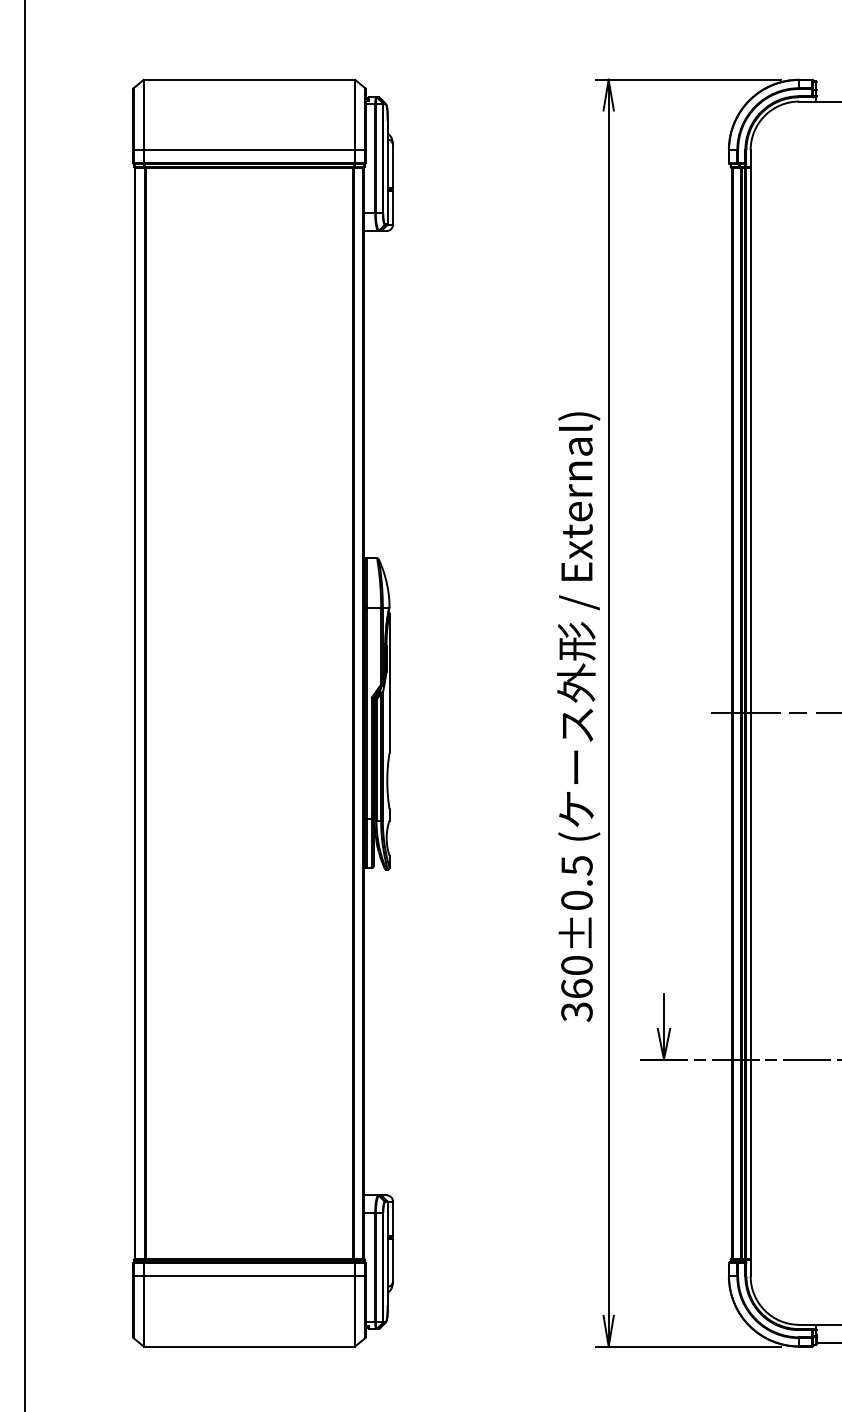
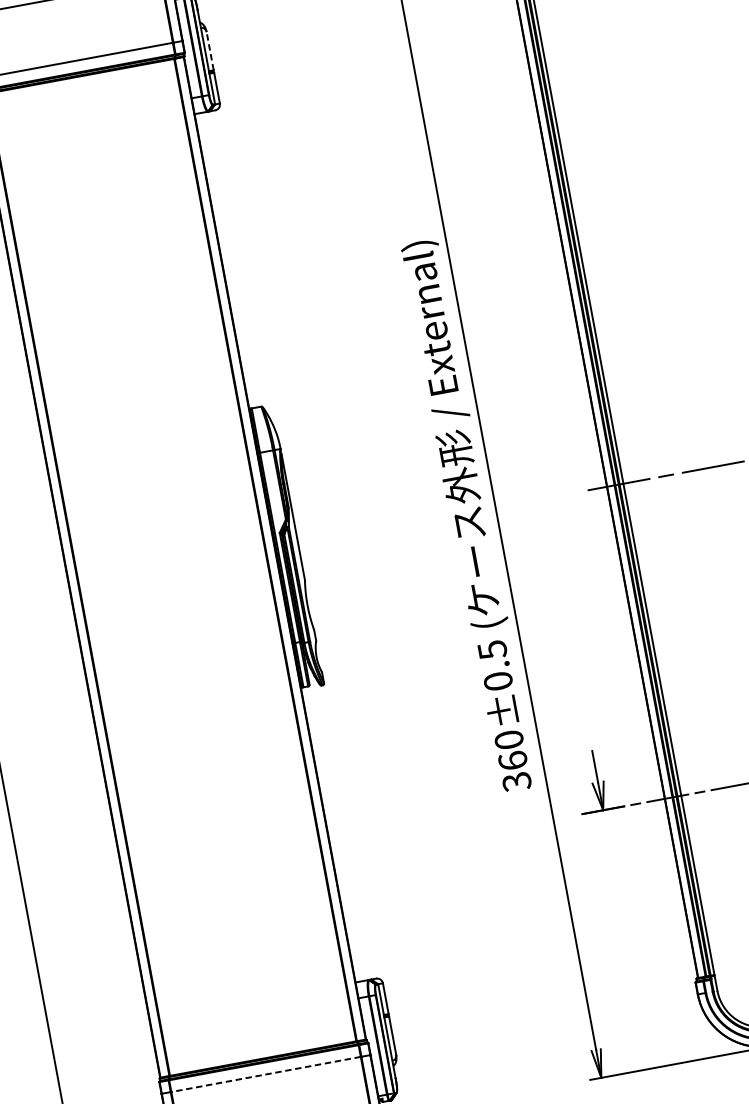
line: (393, 166) -> (210, 51), solid -> dashed
line: (248, 1276) -> (265, 1074), solid -> dashed

